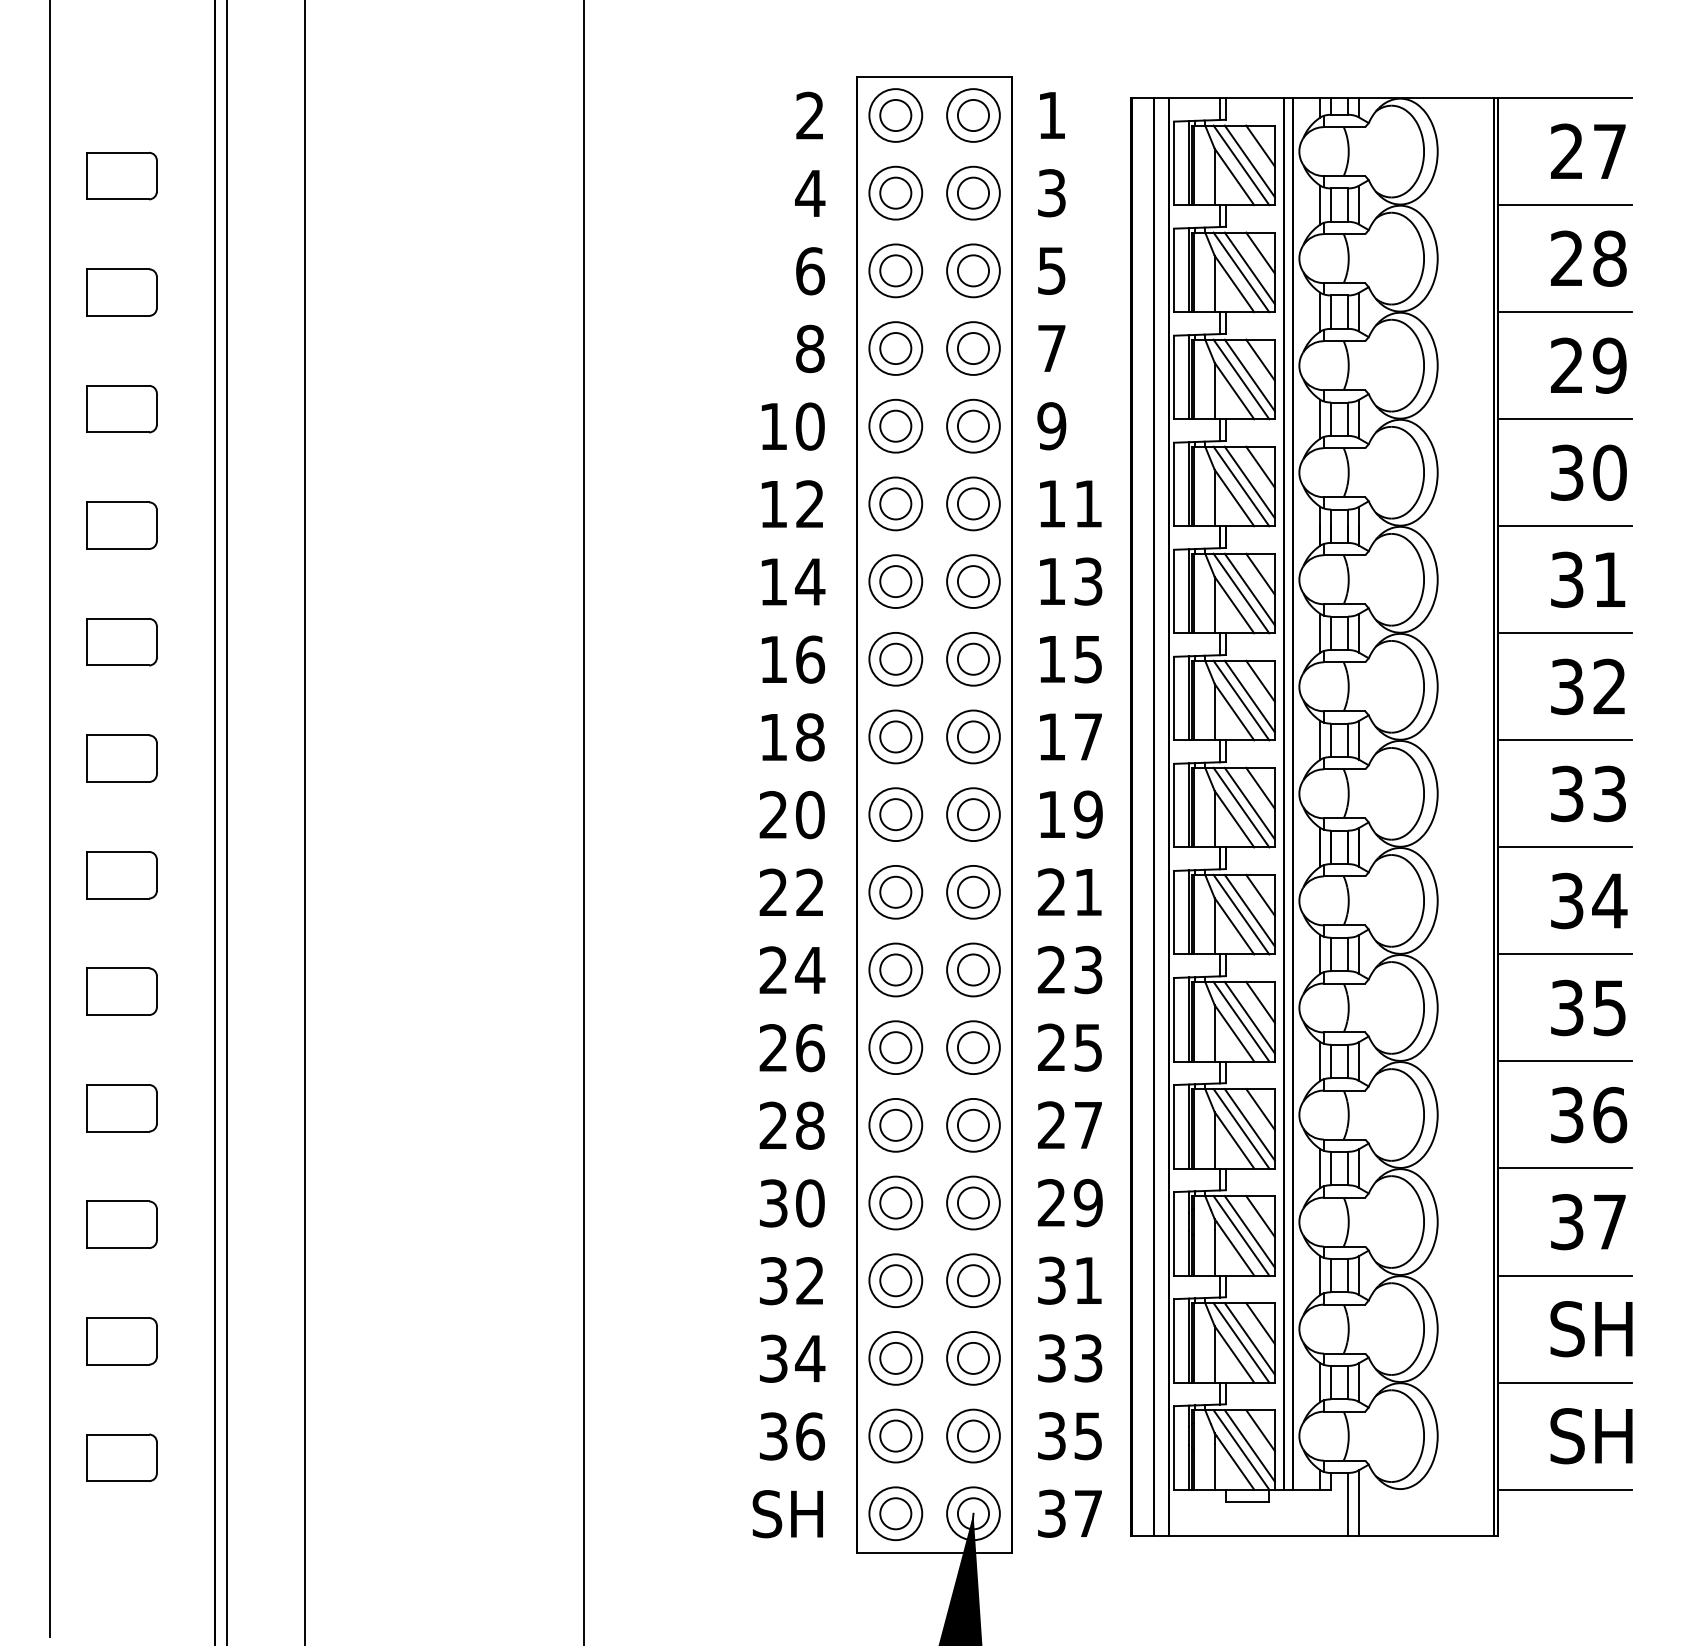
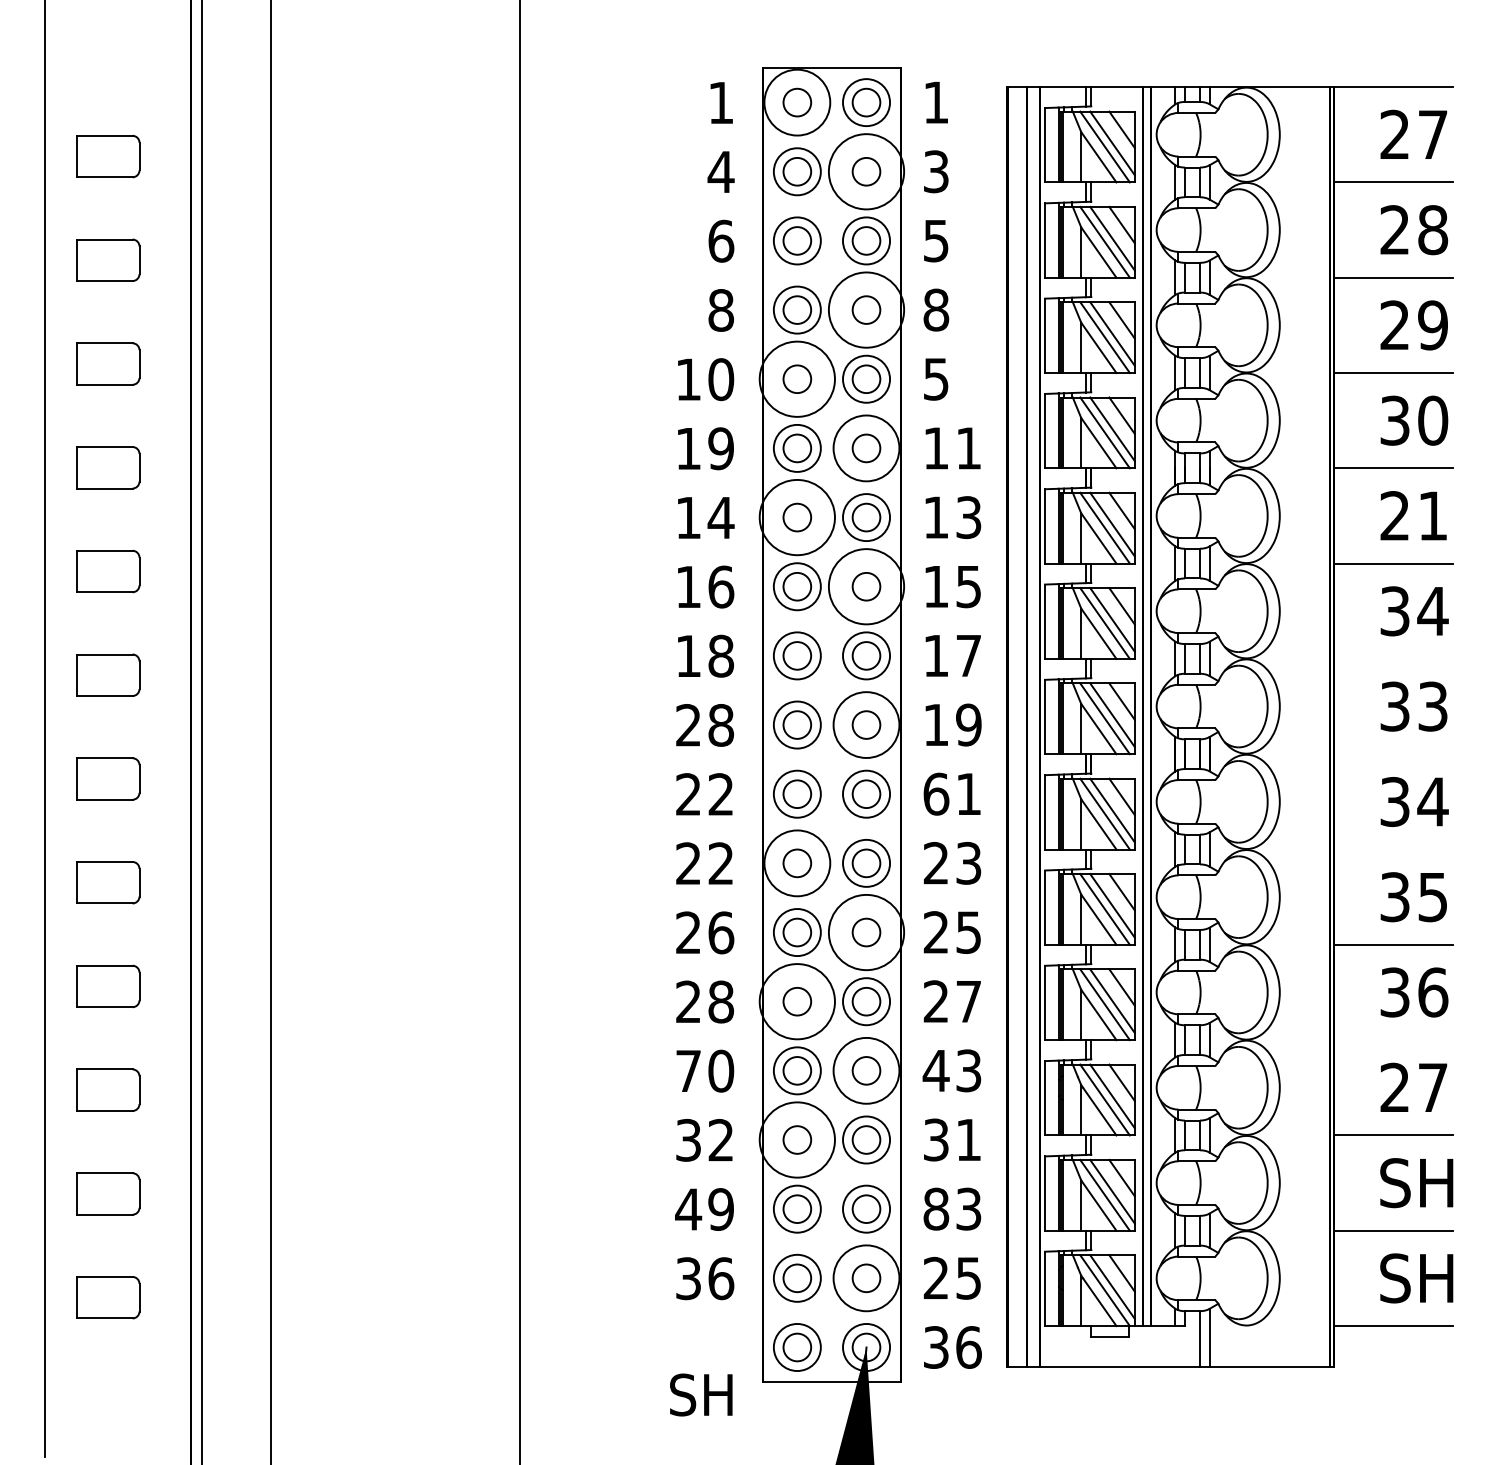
text: (809, 115) -> (720, 102), 2 -> 1
circle: (895, 115) -> (797, 102), size x1.4
circle: (973, 192) -> (866, 171), size x1.6
circle: (973, 348) -> (866, 310), size x1.6
text: (1051, 348) -> (935, 310), 7 -> 8
circle: (895, 425) -> (797, 378), size x1.6
text: (1051, 426) -> (935, 379), 9 -> 5
circle: (973, 503) -> (866, 448), size x1.4
text: (809, 504) -> (720, 448), 12 -> 19
text: (1567, 579) -> (1395, 515), 31 -> 21
circle: (895, 581) -> (797, 517), size x1.6
circle: (973, 658) -> (866, 586), size x1.6
text: (1609, 685) -> (1432, 610), 32 -> 34
line: (1565, 740) -> (1393, 659), removed
text: (810, 814) -> (721, 724), 20 -> 28
circle: (973, 814) -> (866, 724), size x1.4
line: (1565, 847) -> (1393, 754), removed
text: (1051, 892) -> (935, 794), 21 -> 61
line: (1565, 954) -> (1393, 849), removed
text: (810, 969) -> (721, 862), 24 -> 22
circle: (895, 969) -> (797, 862), size x1.4
circle: (973, 1047) -> (866, 932), size x1.6
circle: (895, 1124) -> (797, 1000), size x1.6
line: (1565, 1168) -> (1393, 1040), removed
circle: (973, 1202) -> (866, 1070), size x1.4
text: (773, 1203) -> (688, 1071), 30 -> 70
text: (1069, 1203) -> (951, 1071), 29 -> 43
text: (1567, 1222) -> (1395, 1088), 37 -> 27
circle: (895, 1280) -> (797, 1139), size x1.6
text: (791, 1358) -> (704, 1209), 34 -> 49
text: (1051, 1358) -> (935, 1209), 33 -> 83
circle: (973, 1435) -> (866, 1277), size x1.4
text: (1051, 1436) -> (935, 1278), 35 -> 25
text: (1088, 1513) -> (968, 1347), 37 -> 36
text: (787, 1514) -> (700, 1395), moved

